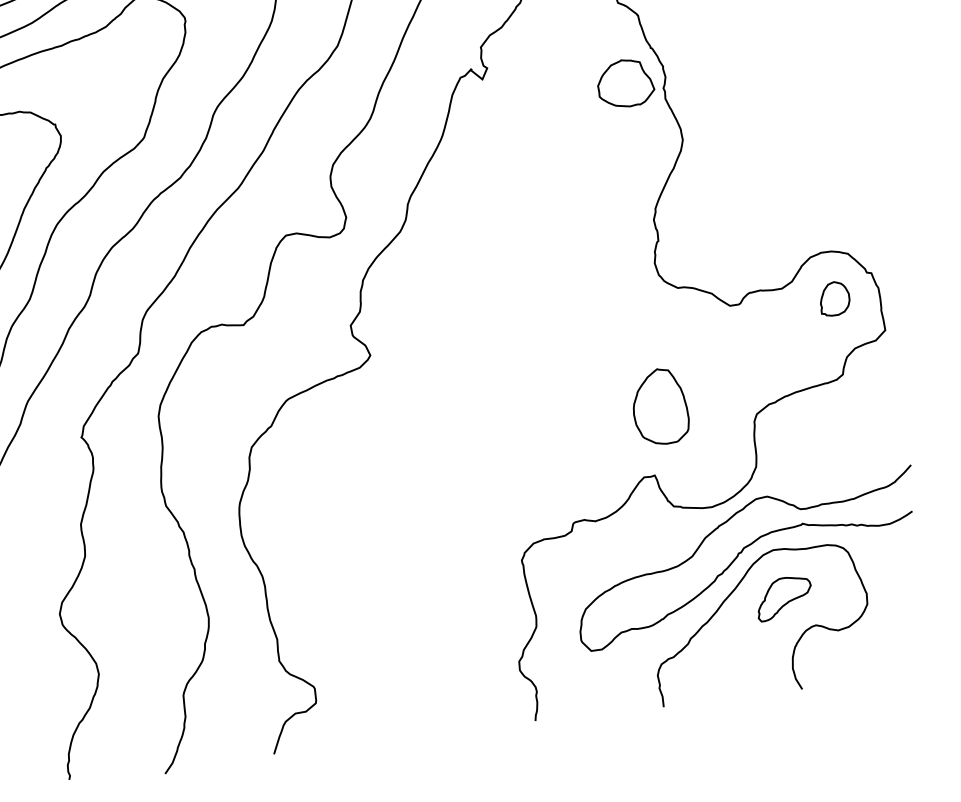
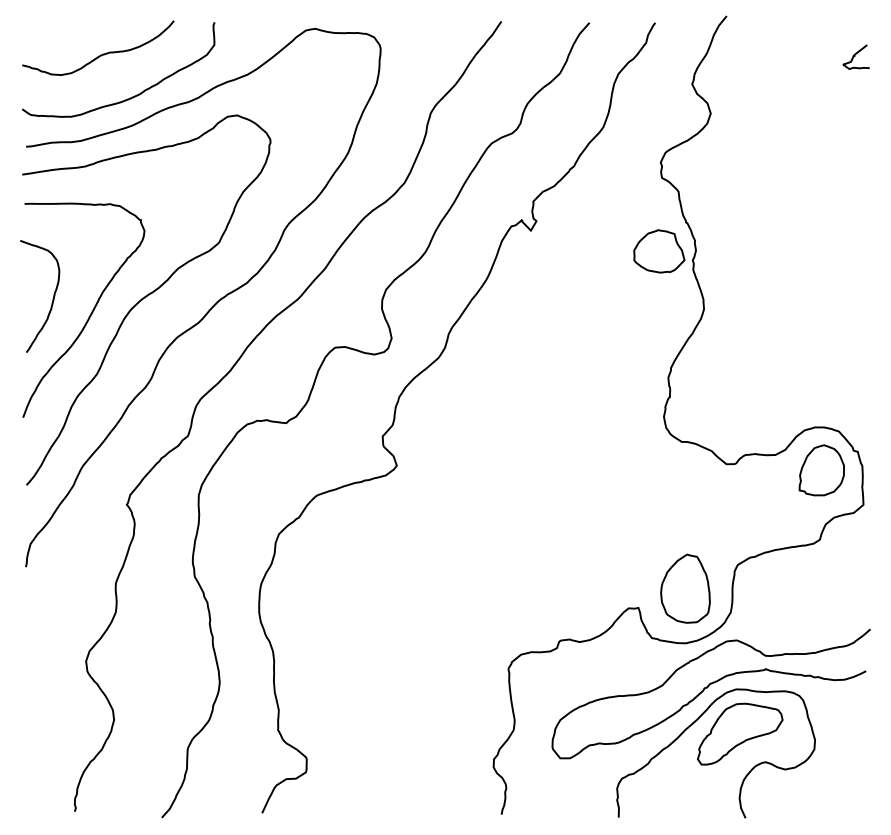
part: (834, 298) -> (821, 470), size x1.67
part: (660, 406) -> (685, 588), moved
part: (784, 597) -> (740, 733), size x1.67

